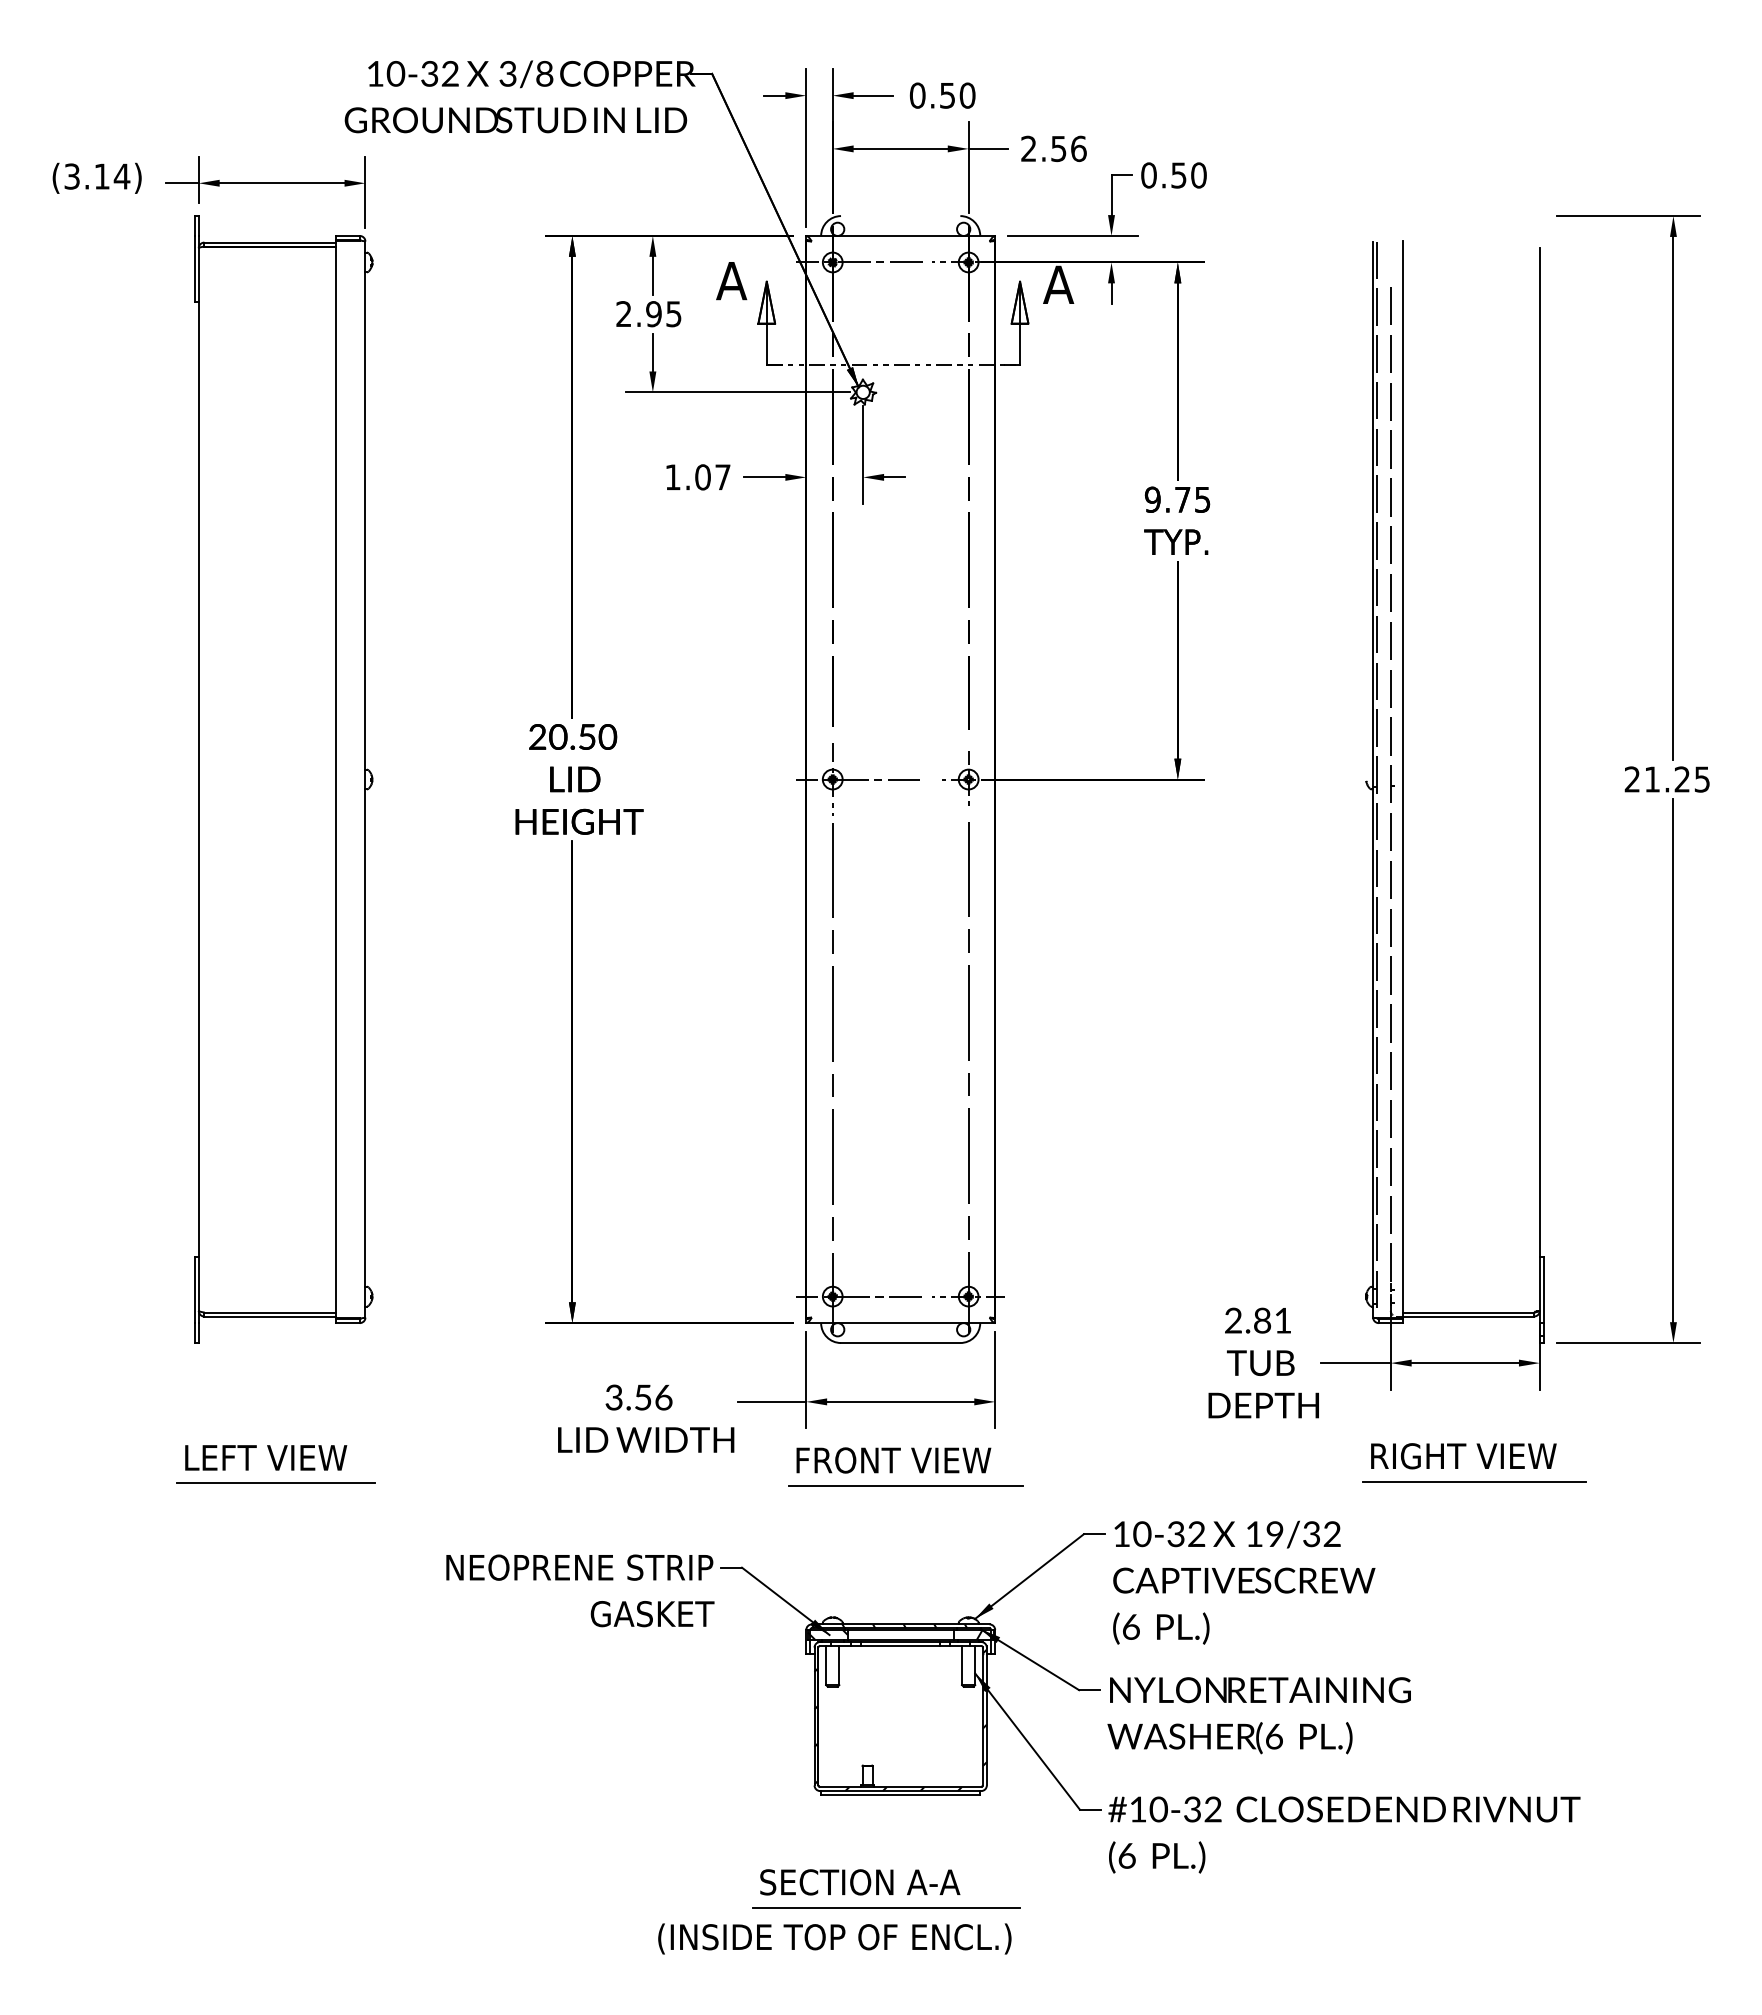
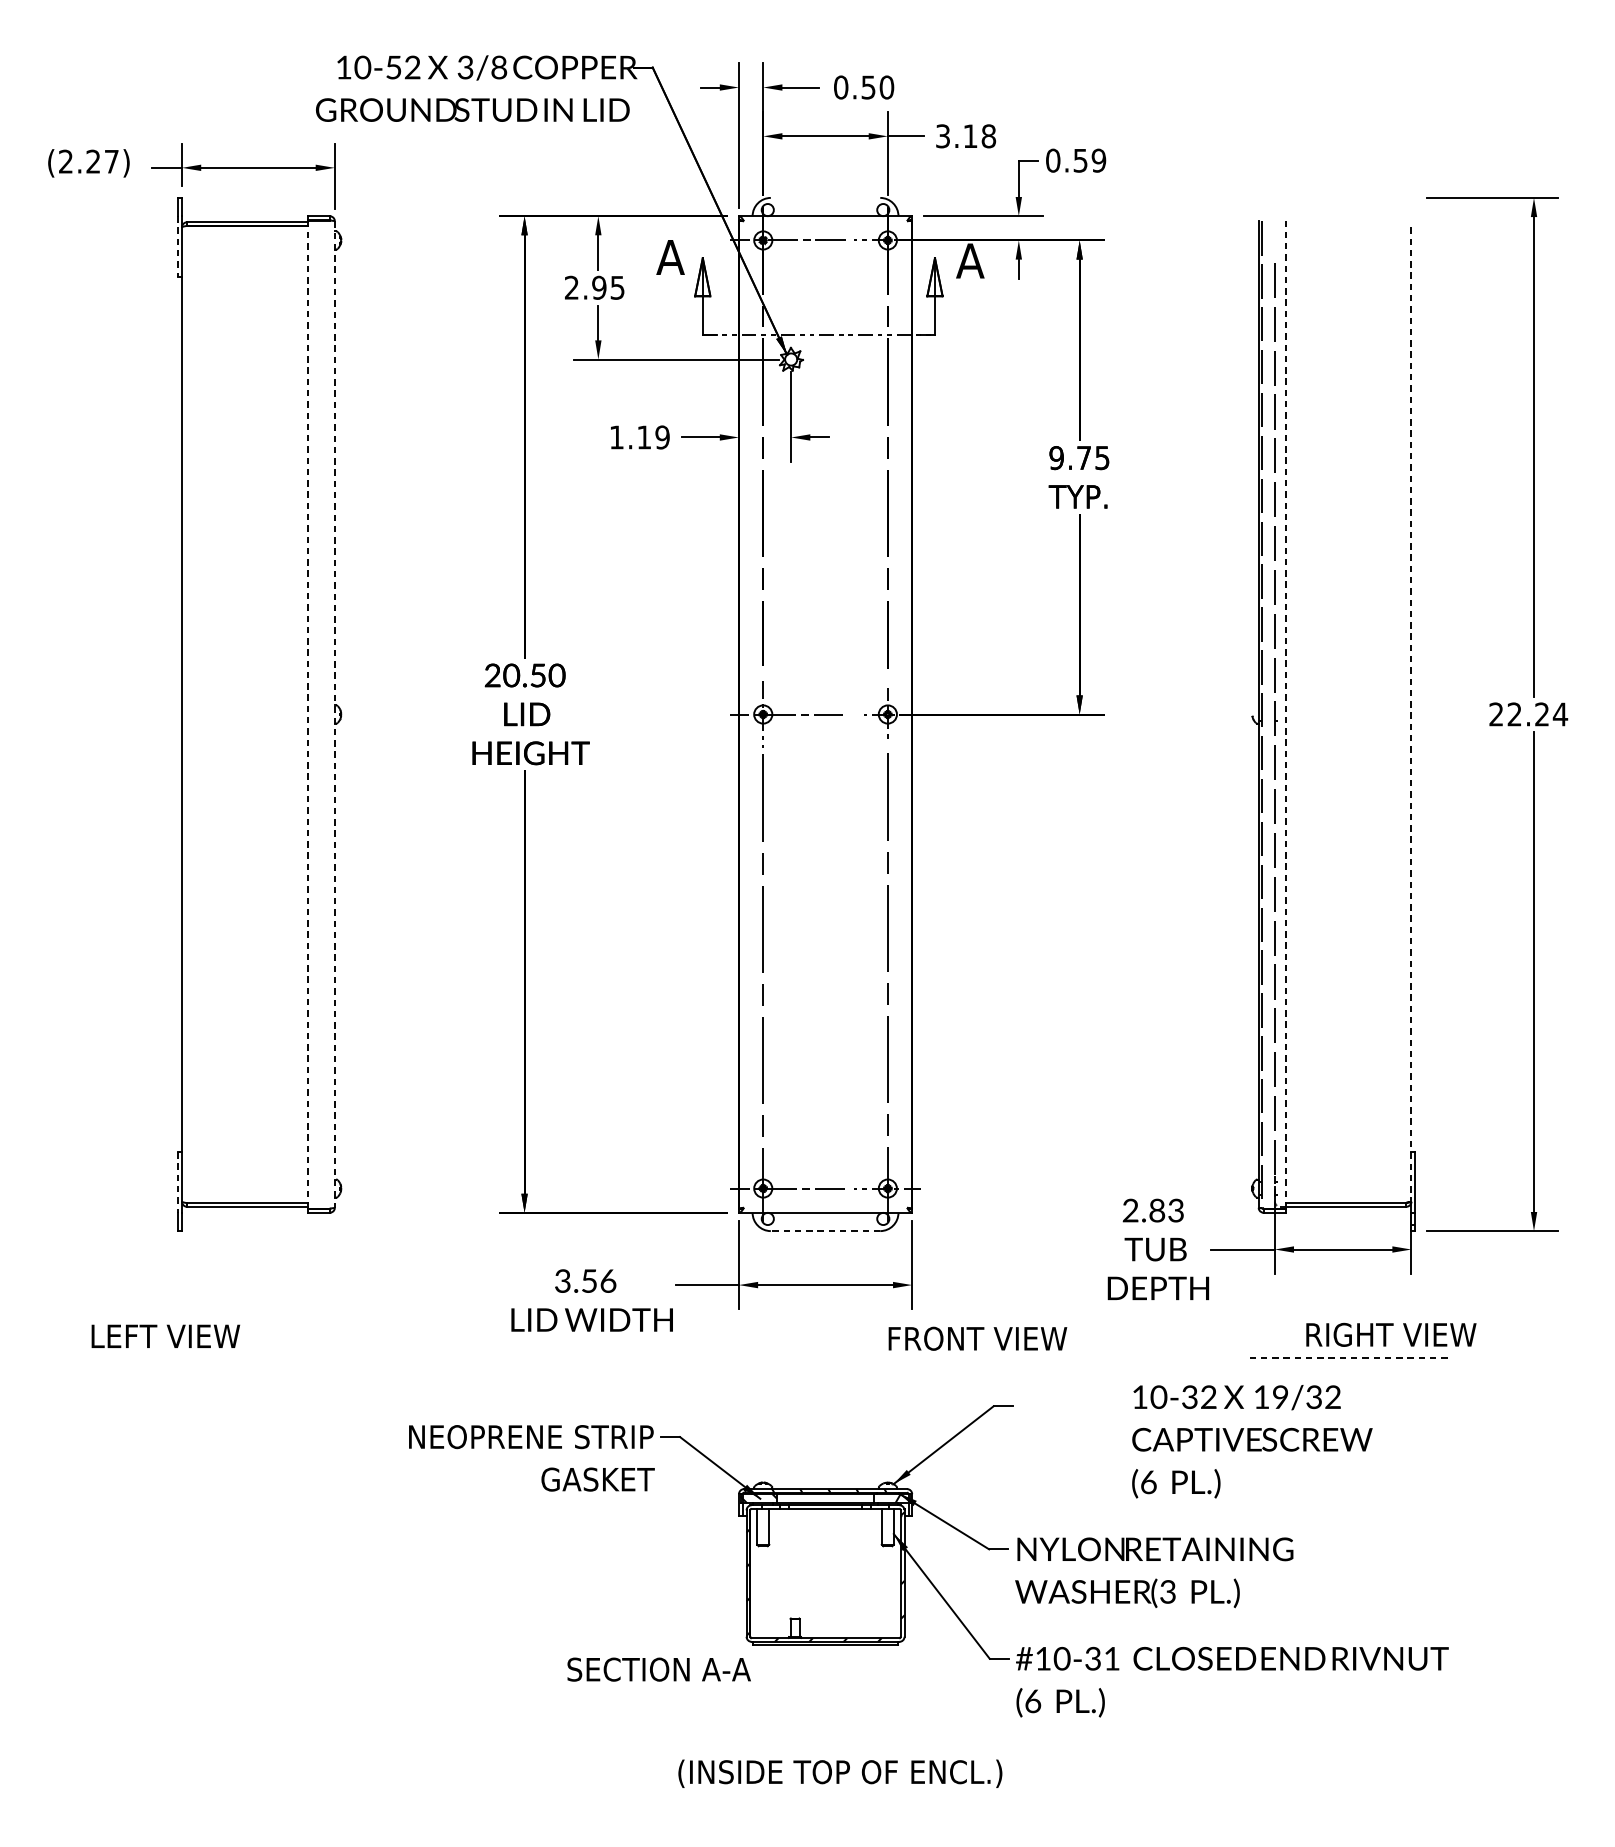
text: (429, 73) -> (393, 67), 10-32 -> 10-52
text: (1053, 148) -> (965, 135), 2.56 -> 3.18
text: (1198, 175) -> (1098, 160), 0.50 -> 0.59
text: (97, 176) -> (89, 161), (3.14) -> (2.27)
line: (194, 269) -> (178, 246), solid -> dashed
text: (712, 477) -> (653, 437), 1.07 -> 1.19
line: (335, 779) -> (307, 714), solid -> dashed
line: (365, 779) -> (334, 714), solid -> dashed
line: (1402, 779) -> (1285, 714), solid -> dashed
text: (1677, 779) -> (1537, 714), 21.25 -> 22.24
line: (1539, 780) -> (1411, 715), solid -> dashed
line: (194, 1290) -> (178, 1182), solid -> dashed
text: (1282, 1320) -> (1175, 1210), 2.81 -> 2.83
line: (900, 1343) -> (825, 1231), solid -> dashed
text: (1463, 1456) -> (1391, 1335), moved
text: (266, 1457) -> (166, 1336), moved
text: (893, 1460) -> (977, 1338), moved
line: (1474, 1481) -> (1351, 1358), solid -> dashed
line: (275, 1482) -> (252, 1358), removed
line: (905, 1485) -> (829, 1361), removed
text: (1244, 1582) -> (1252, 1441), moved
text: (1273, 1736) -> (1167, 1591), (6 -> (3
text: (1212, 1809) -> (1111, 1658), #10-32 -> #10-31
text: (860, 1882) -> (659, 1669), moved
line: (886, 1907) -> (812, 1748), removed
text: (834, 1938) -> (840, 1773), moved

